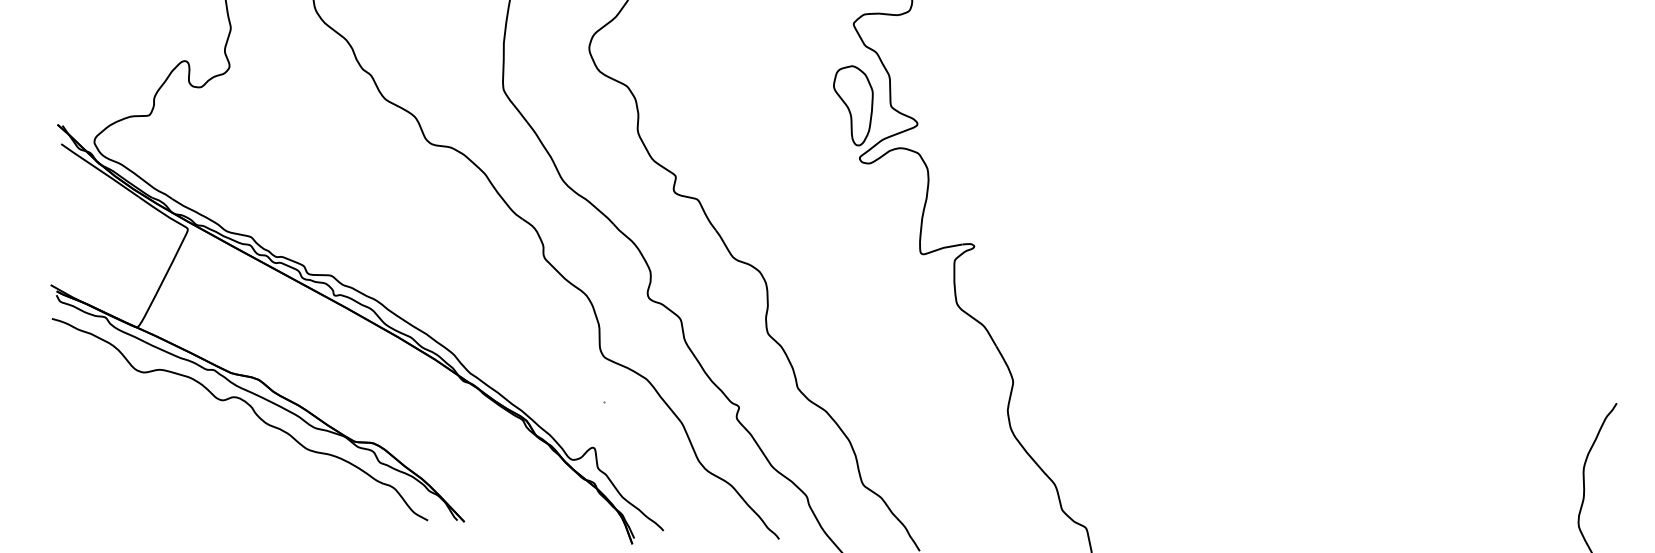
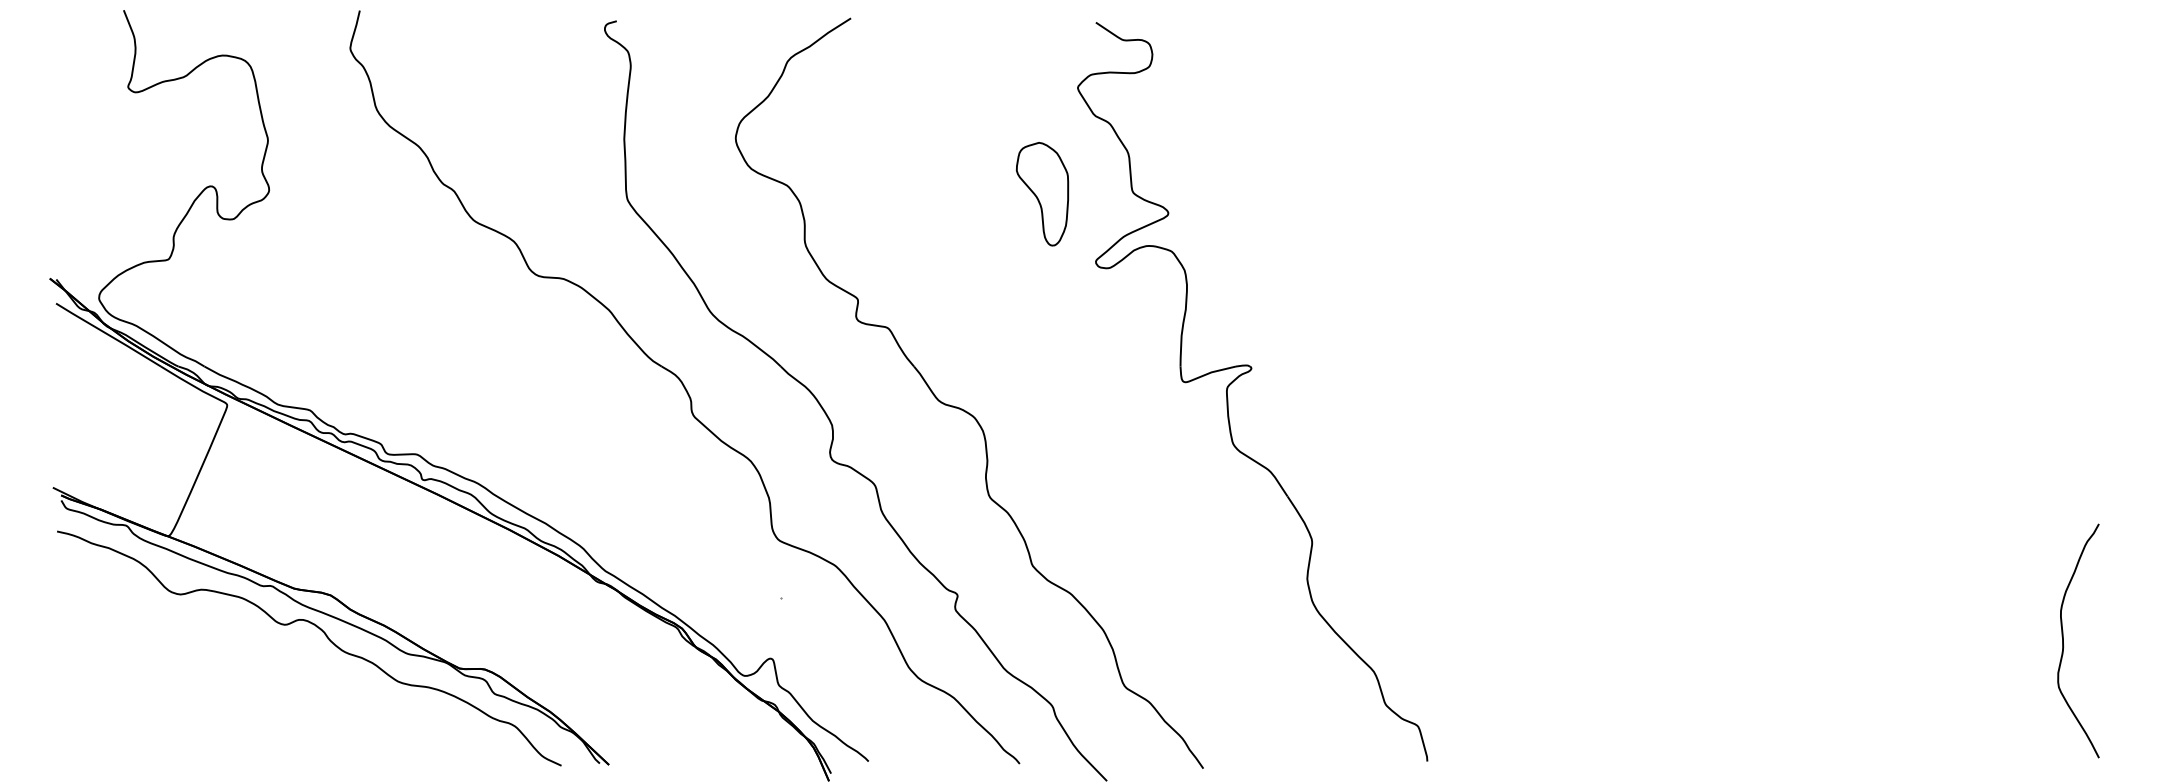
part: (852, 105) -> (1042, 194), moved

